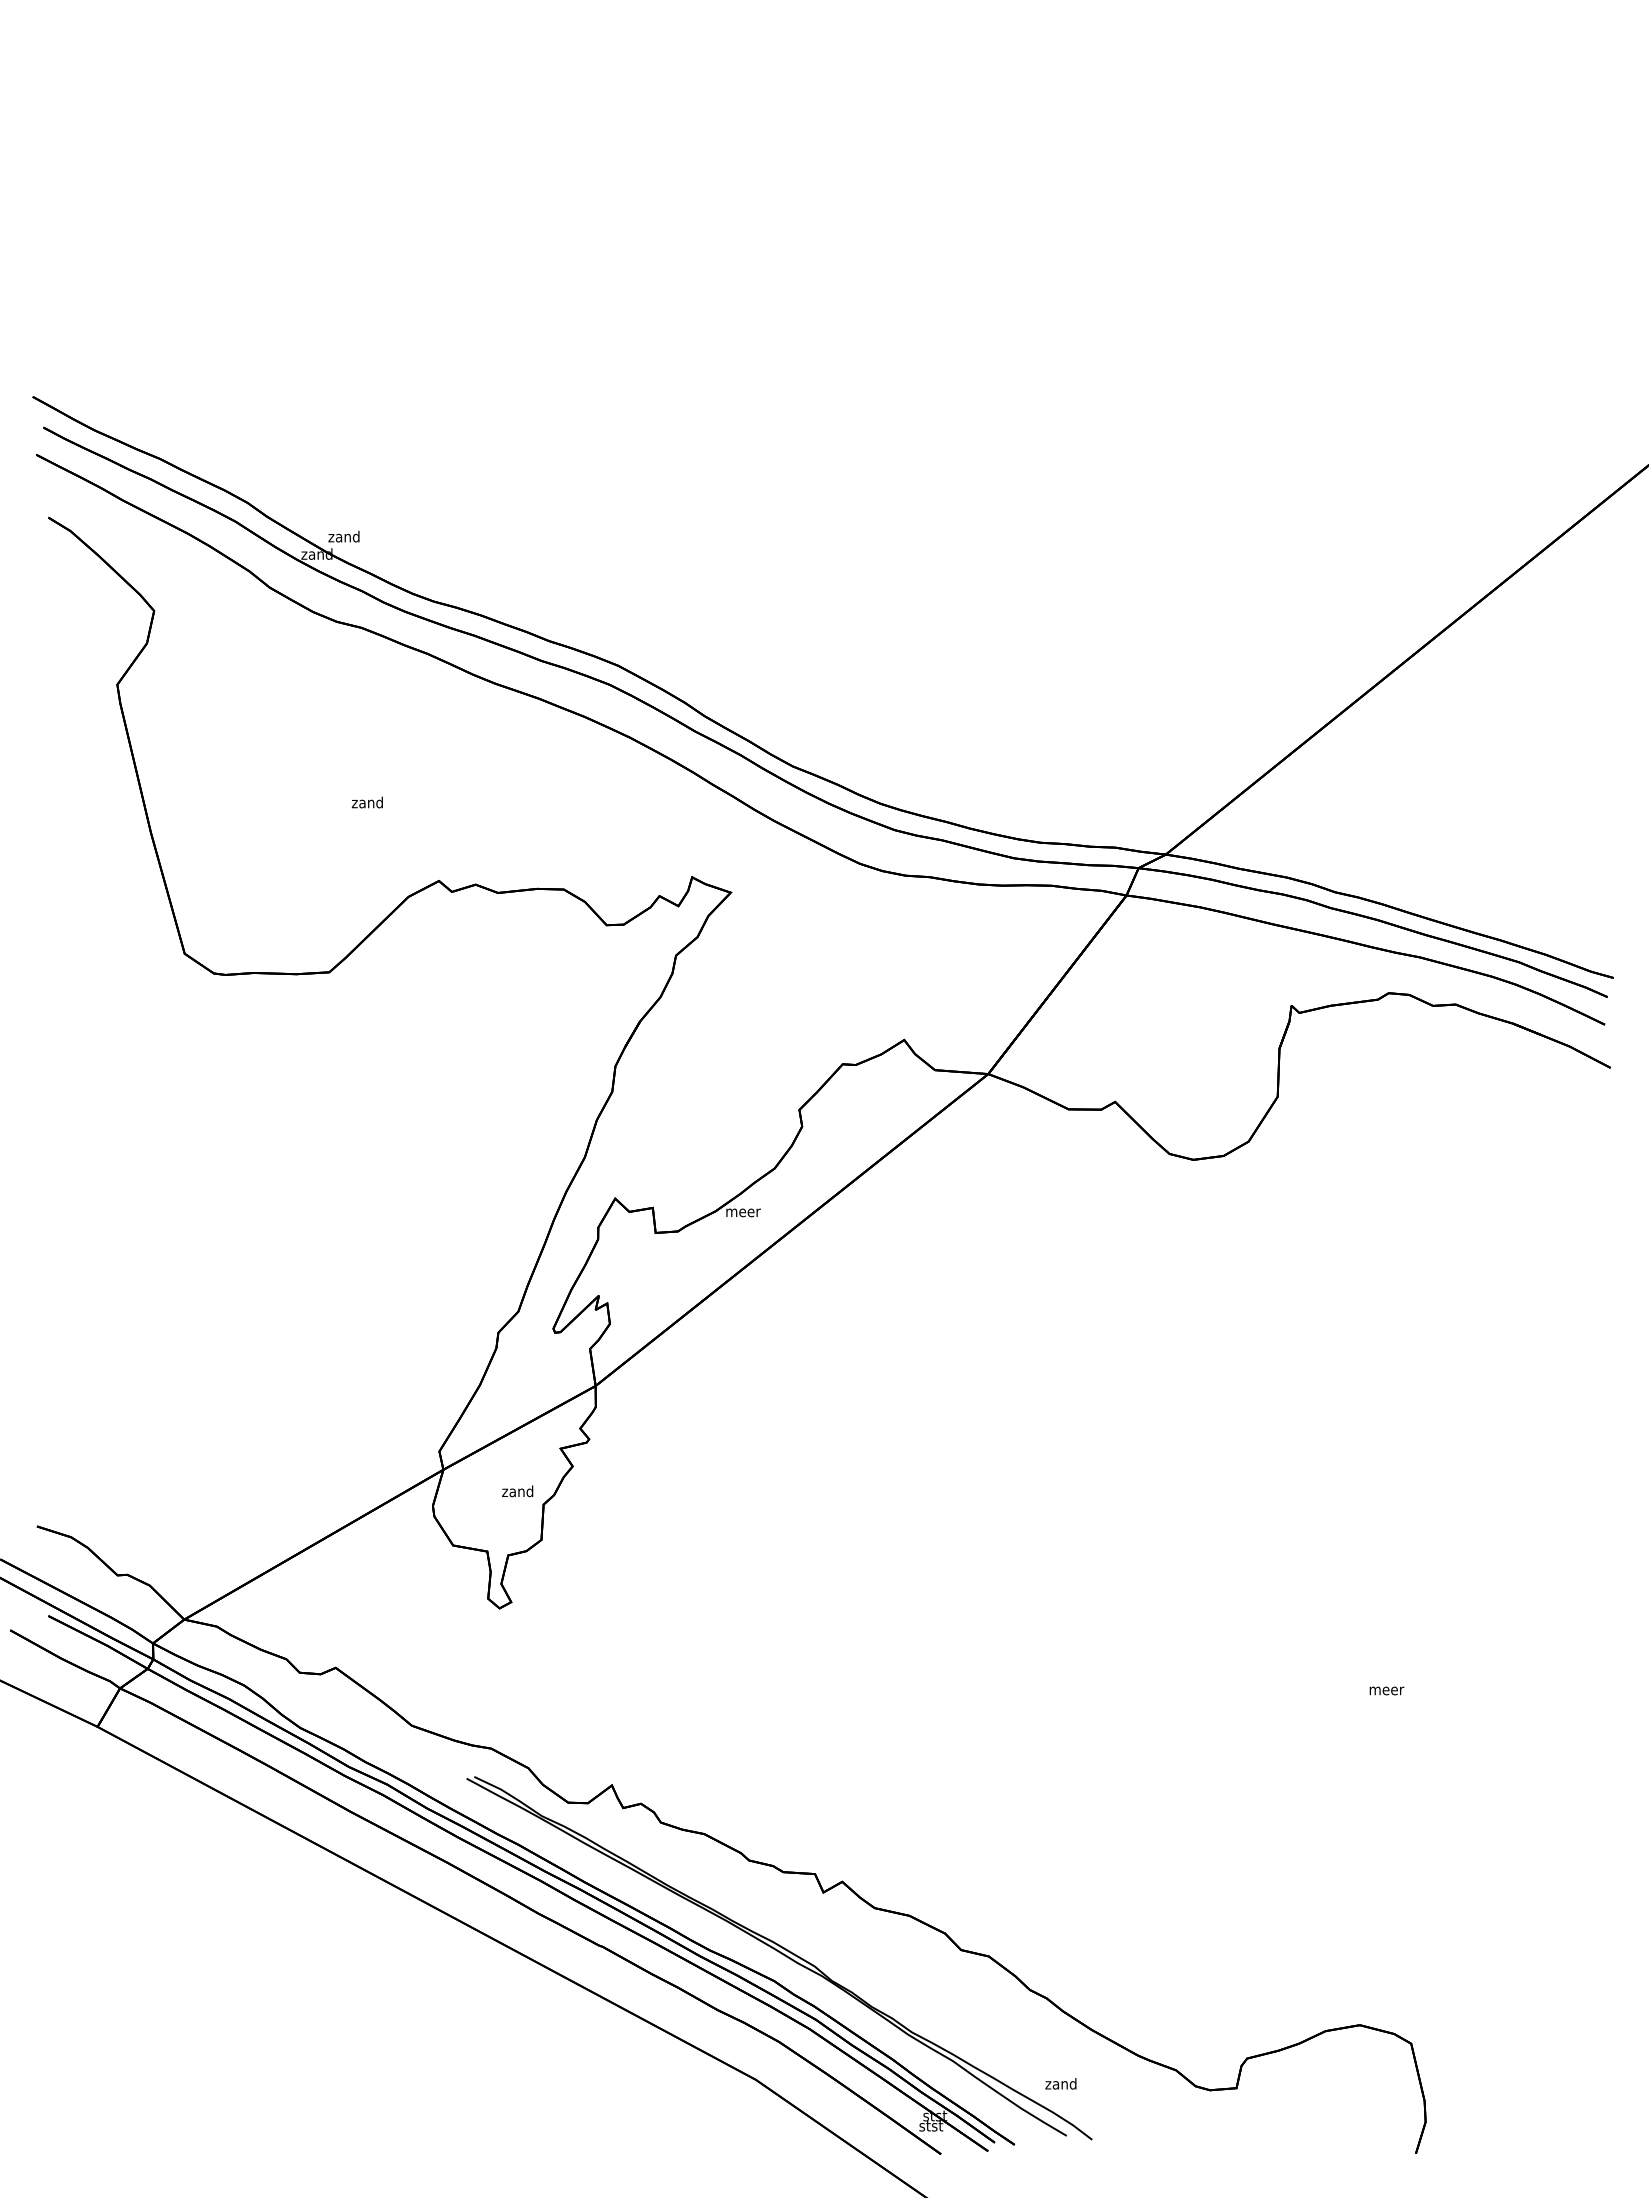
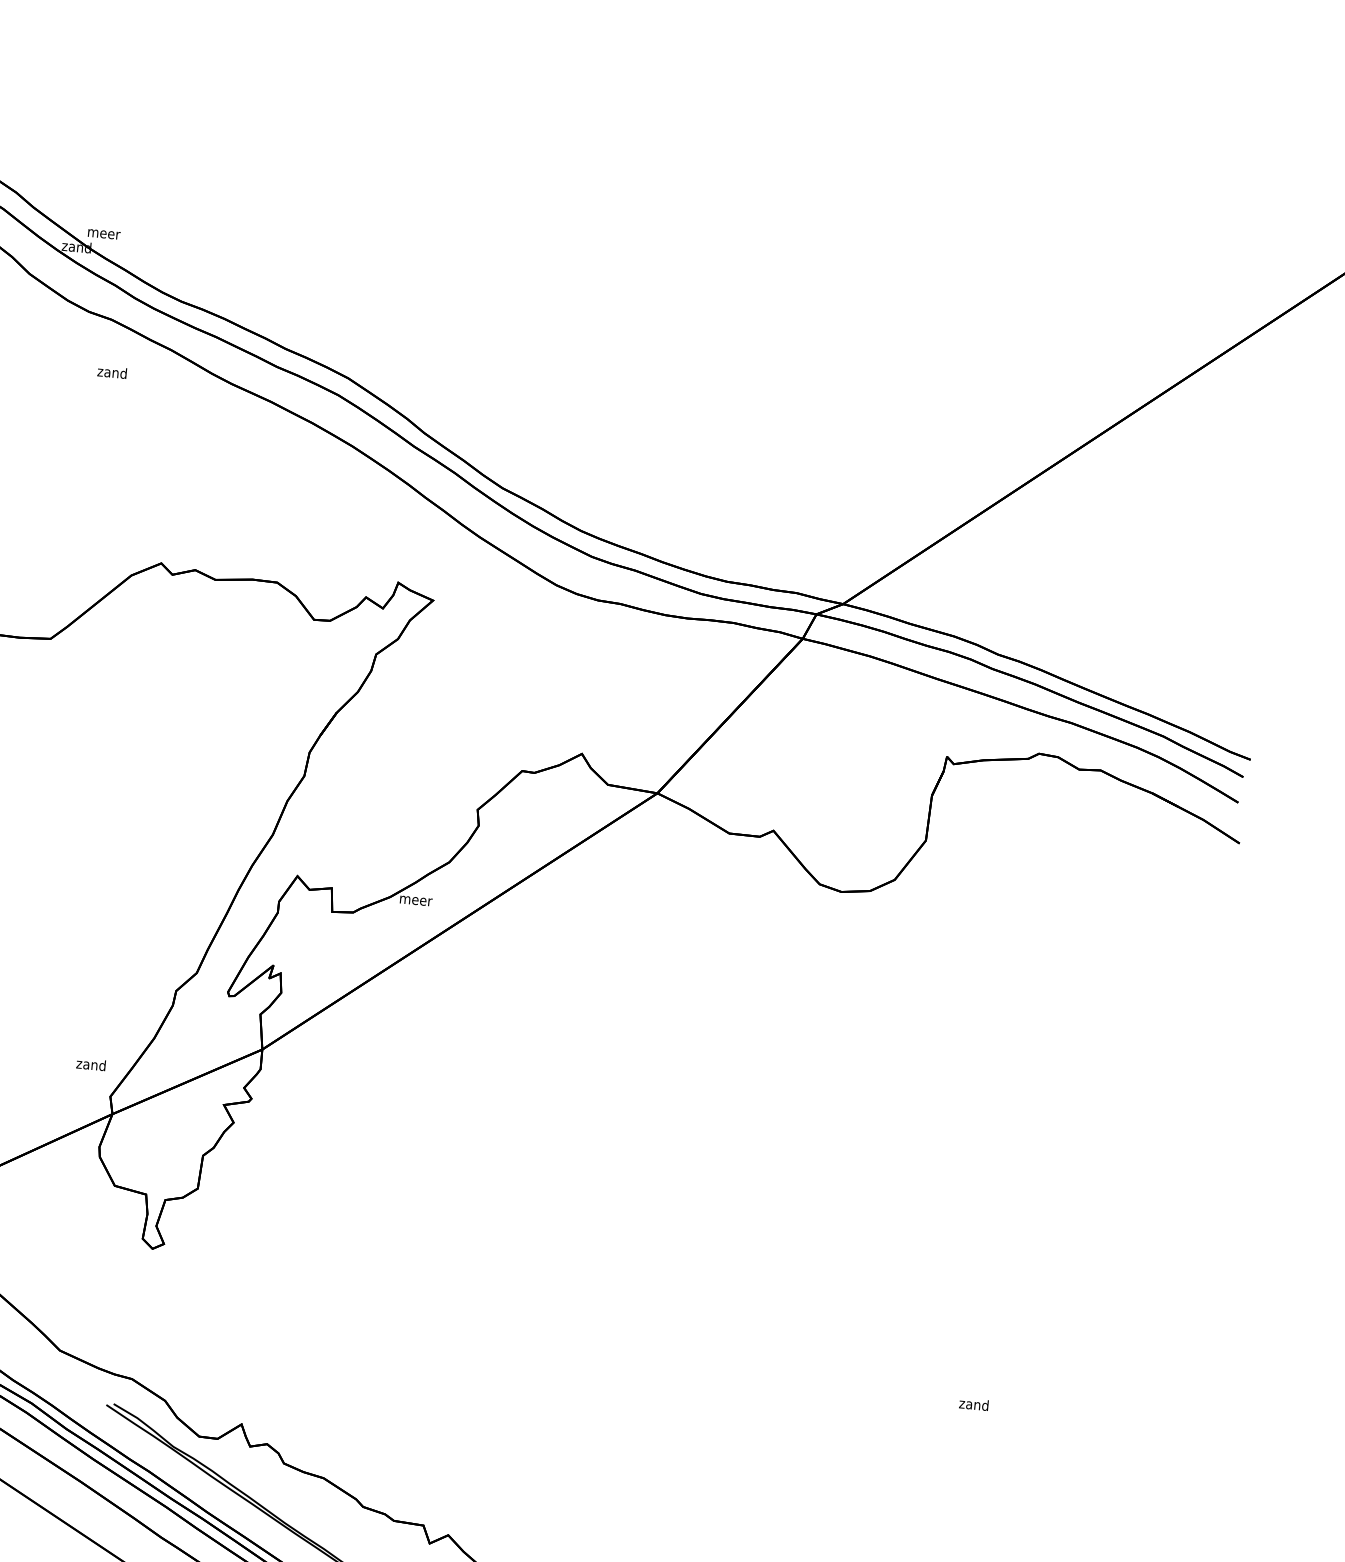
text: (344, 536) -> (104, 232), zand -> meer
text: (366, 802) -> (111, 372), moved
text: (517, 1491) -> (90, 1064), moved
text: (1386, 1689) -> (974, 1404), meer -> zand

